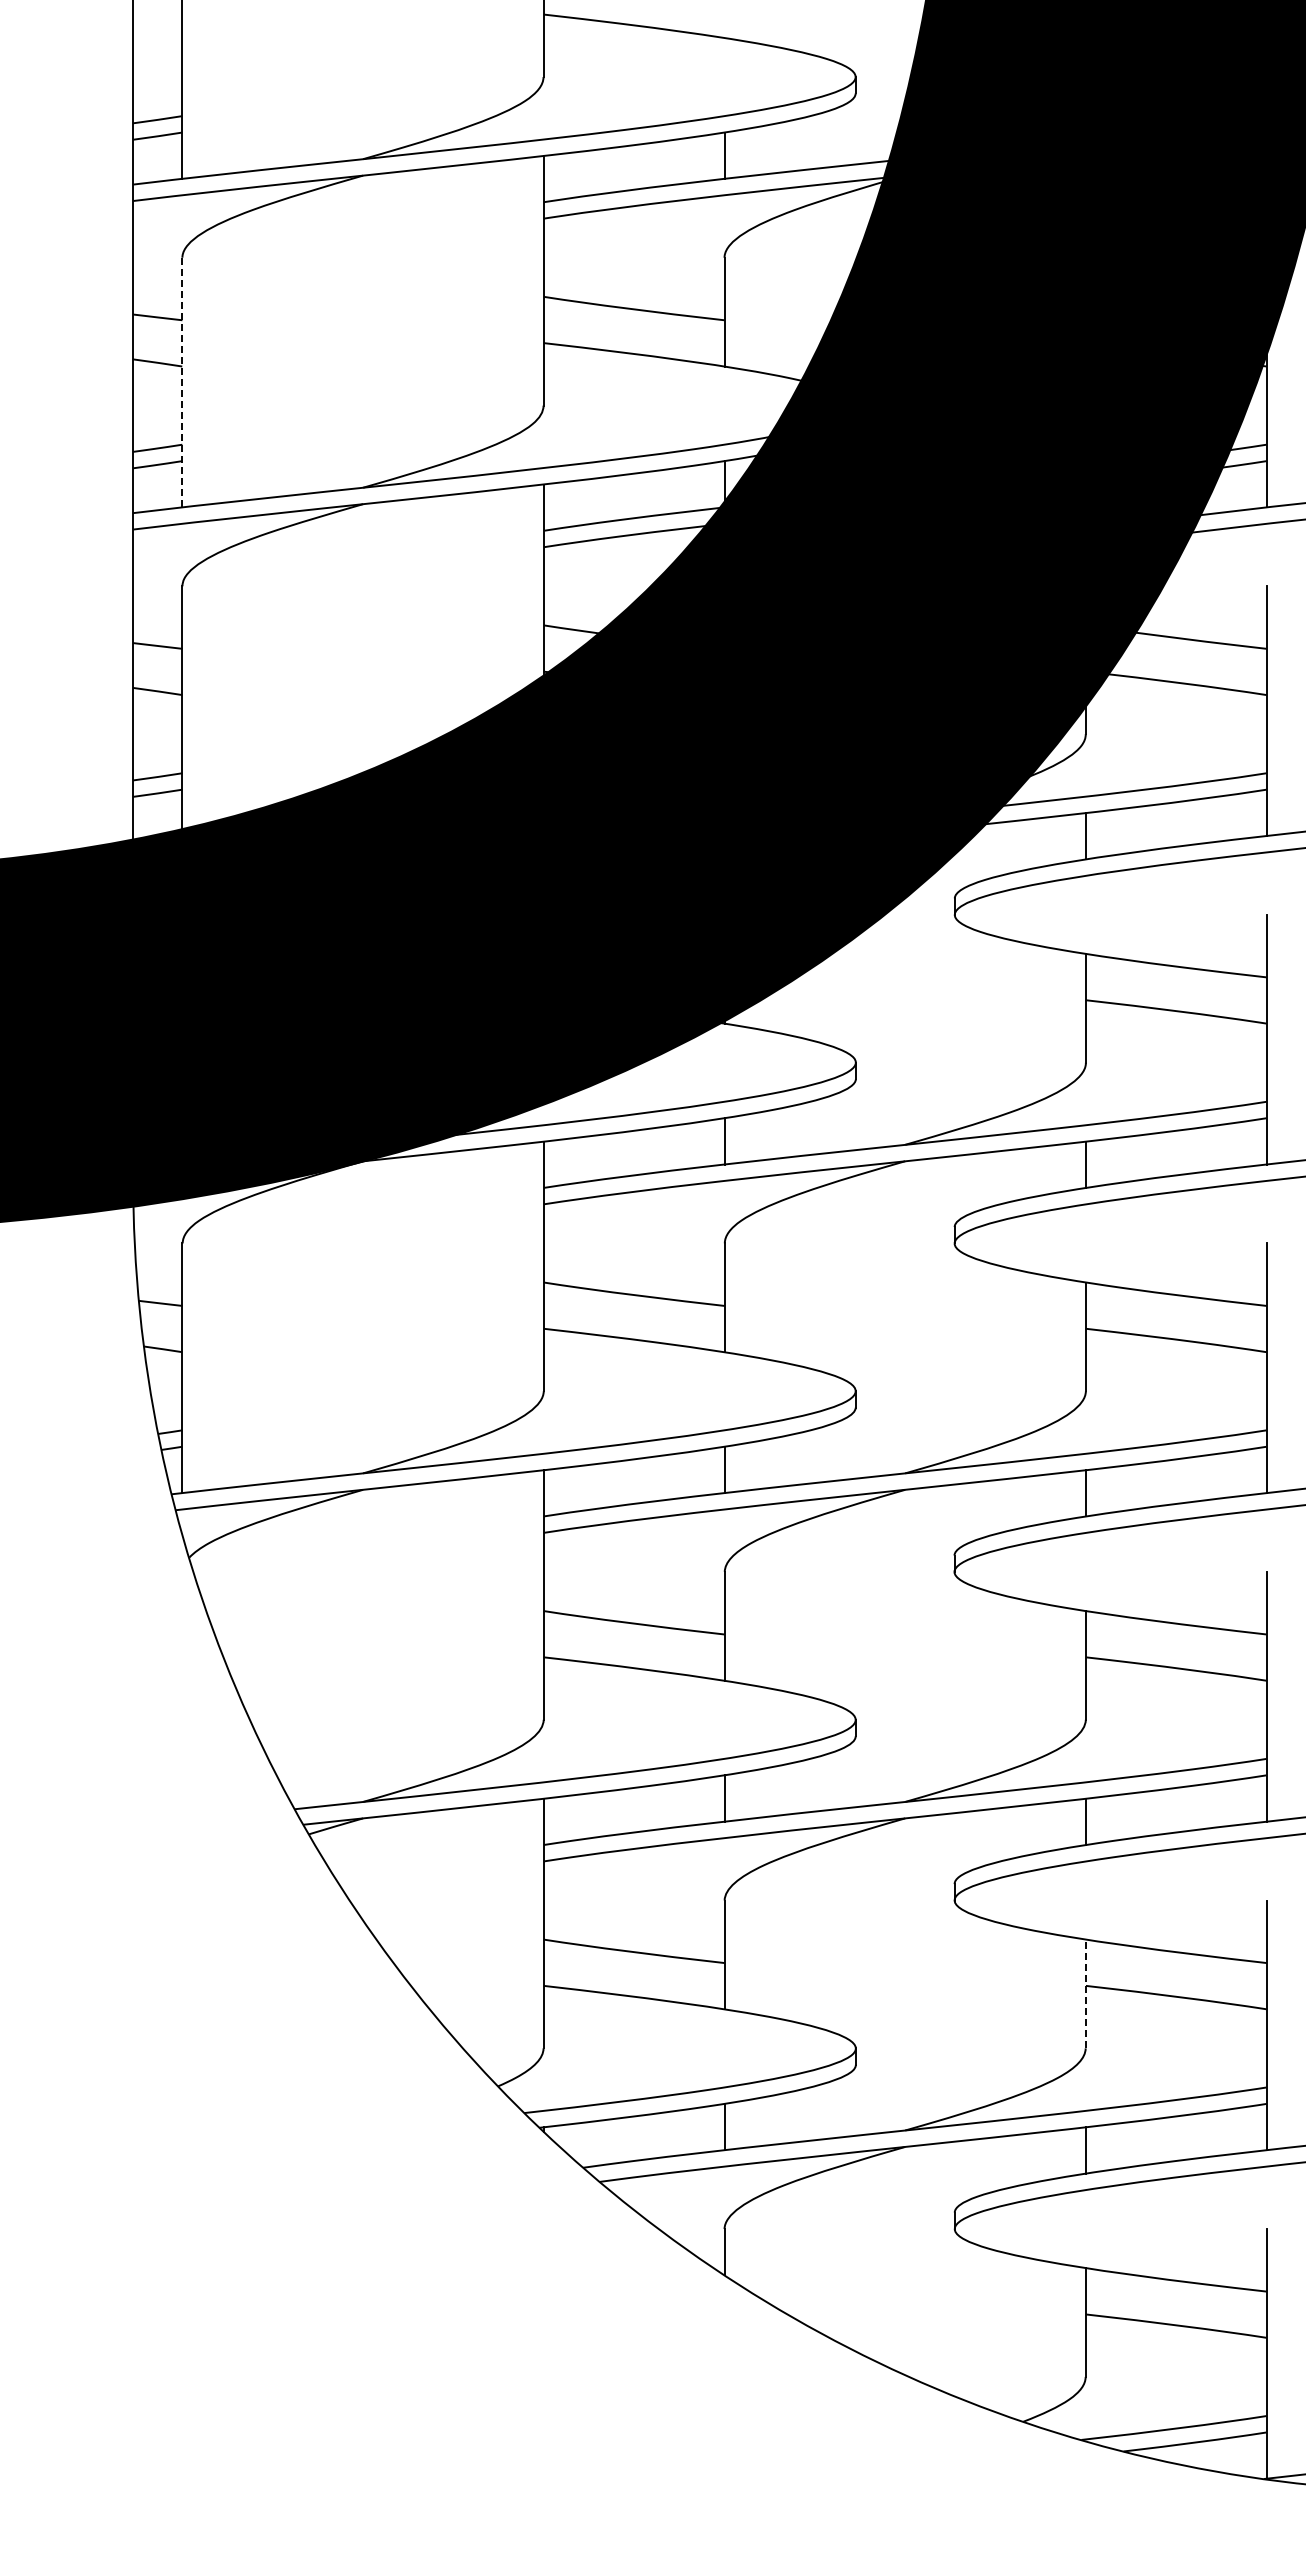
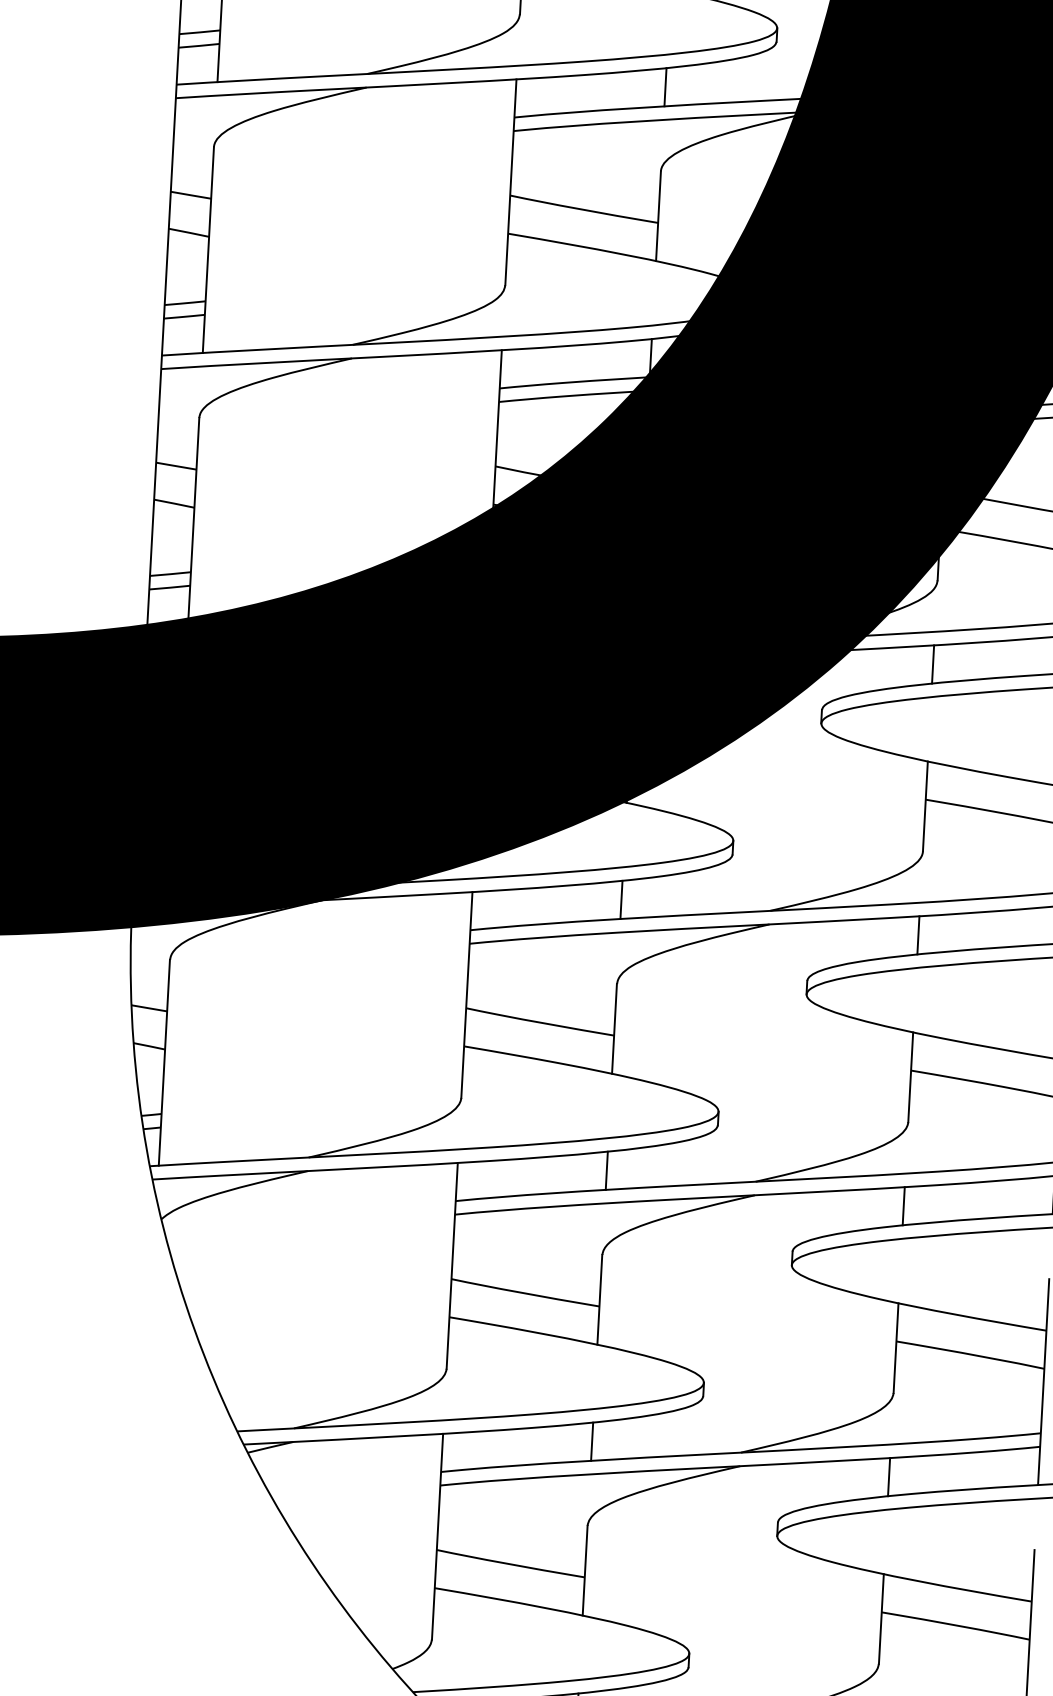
line: (182, 382) -> (208, 250), dashed -> solid
line: (1085, 1993) -> (881, 1618), dashed -> solid

